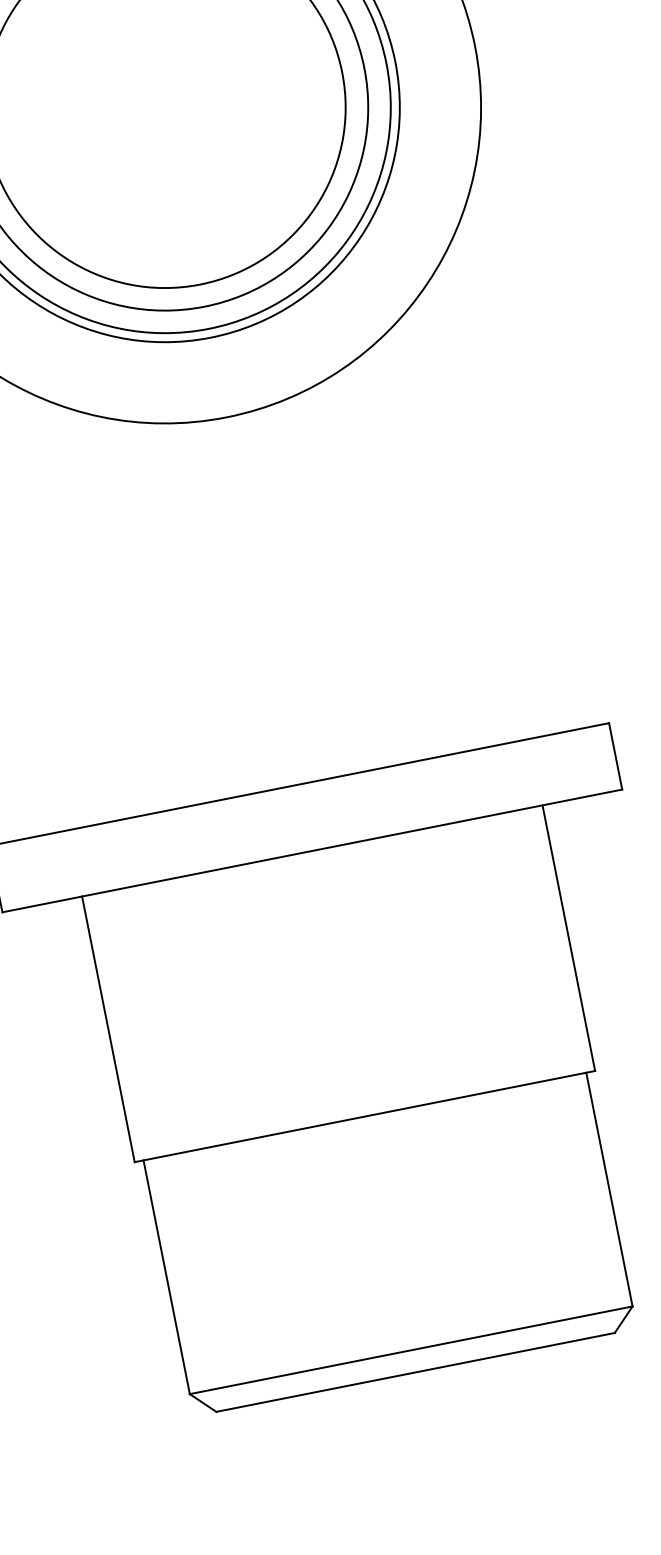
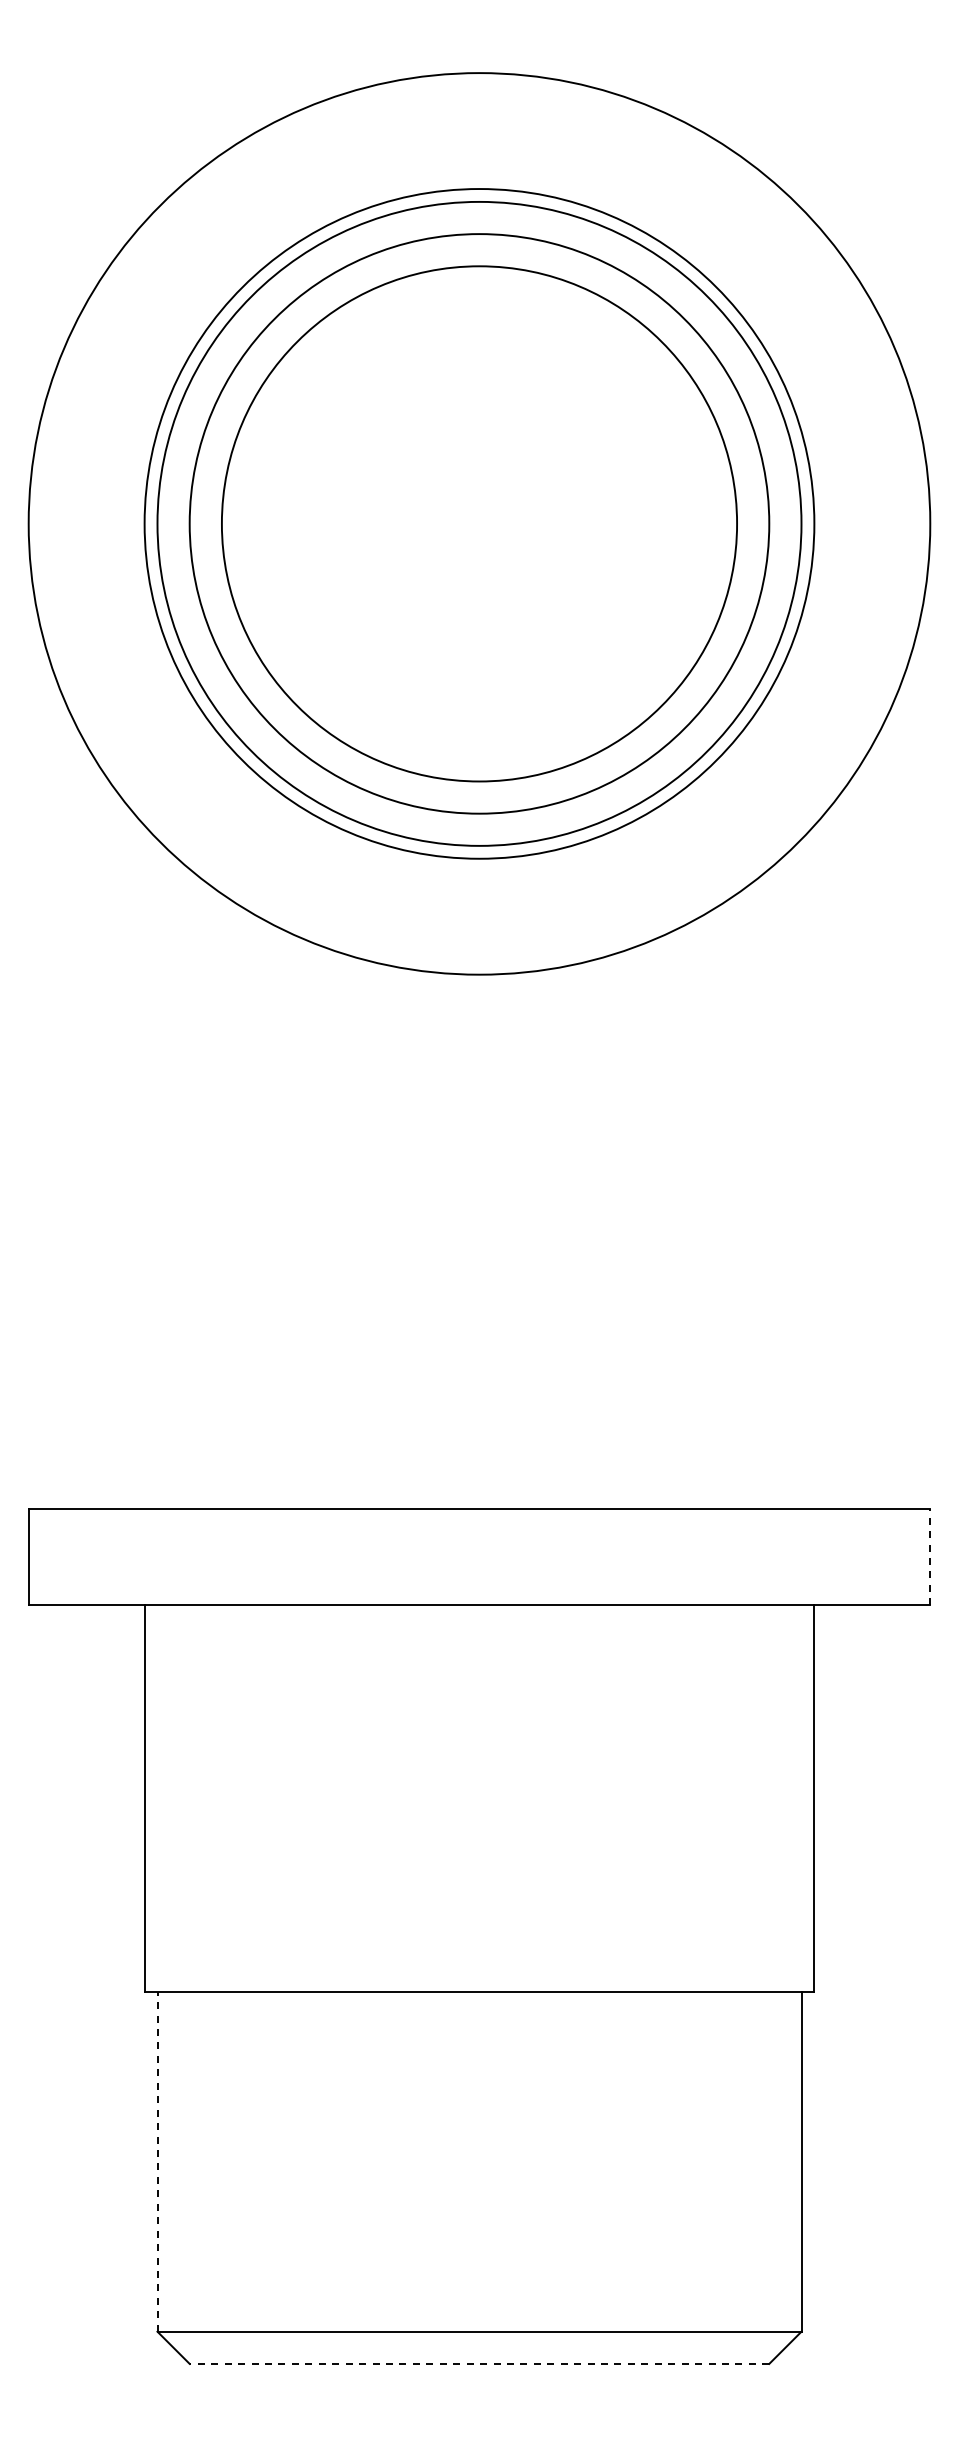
line: (615, 755) -> (930, 1556), solid -> dashed
line: (166, 1277) -> (157, 2161), solid -> dashed
line: (415, 1372) -> (479, 2363), solid -> dashed

